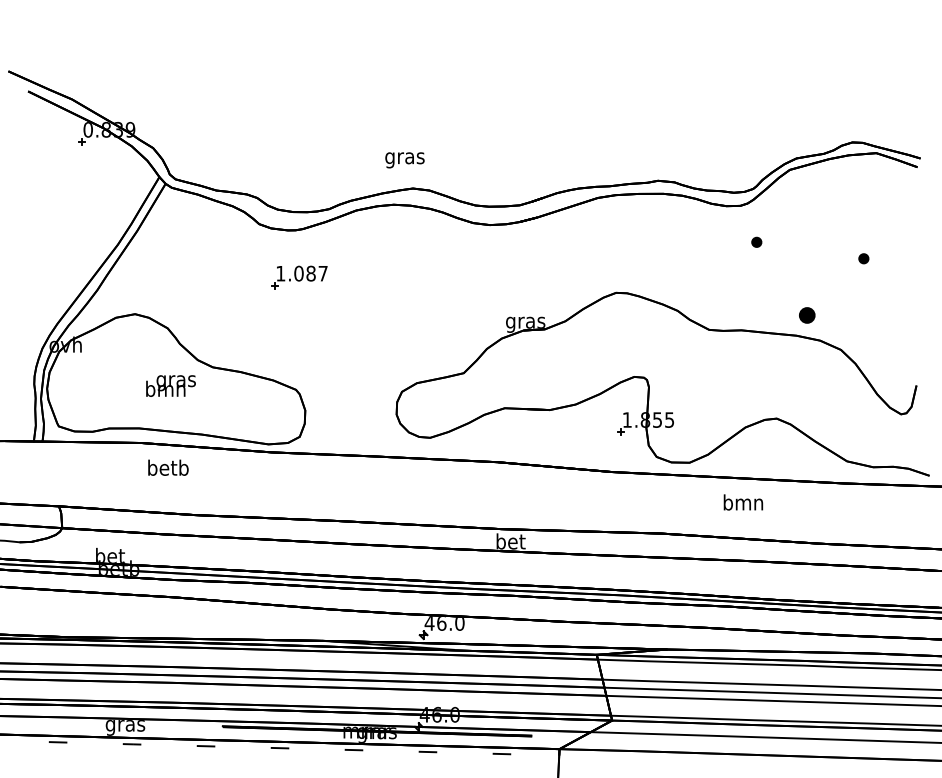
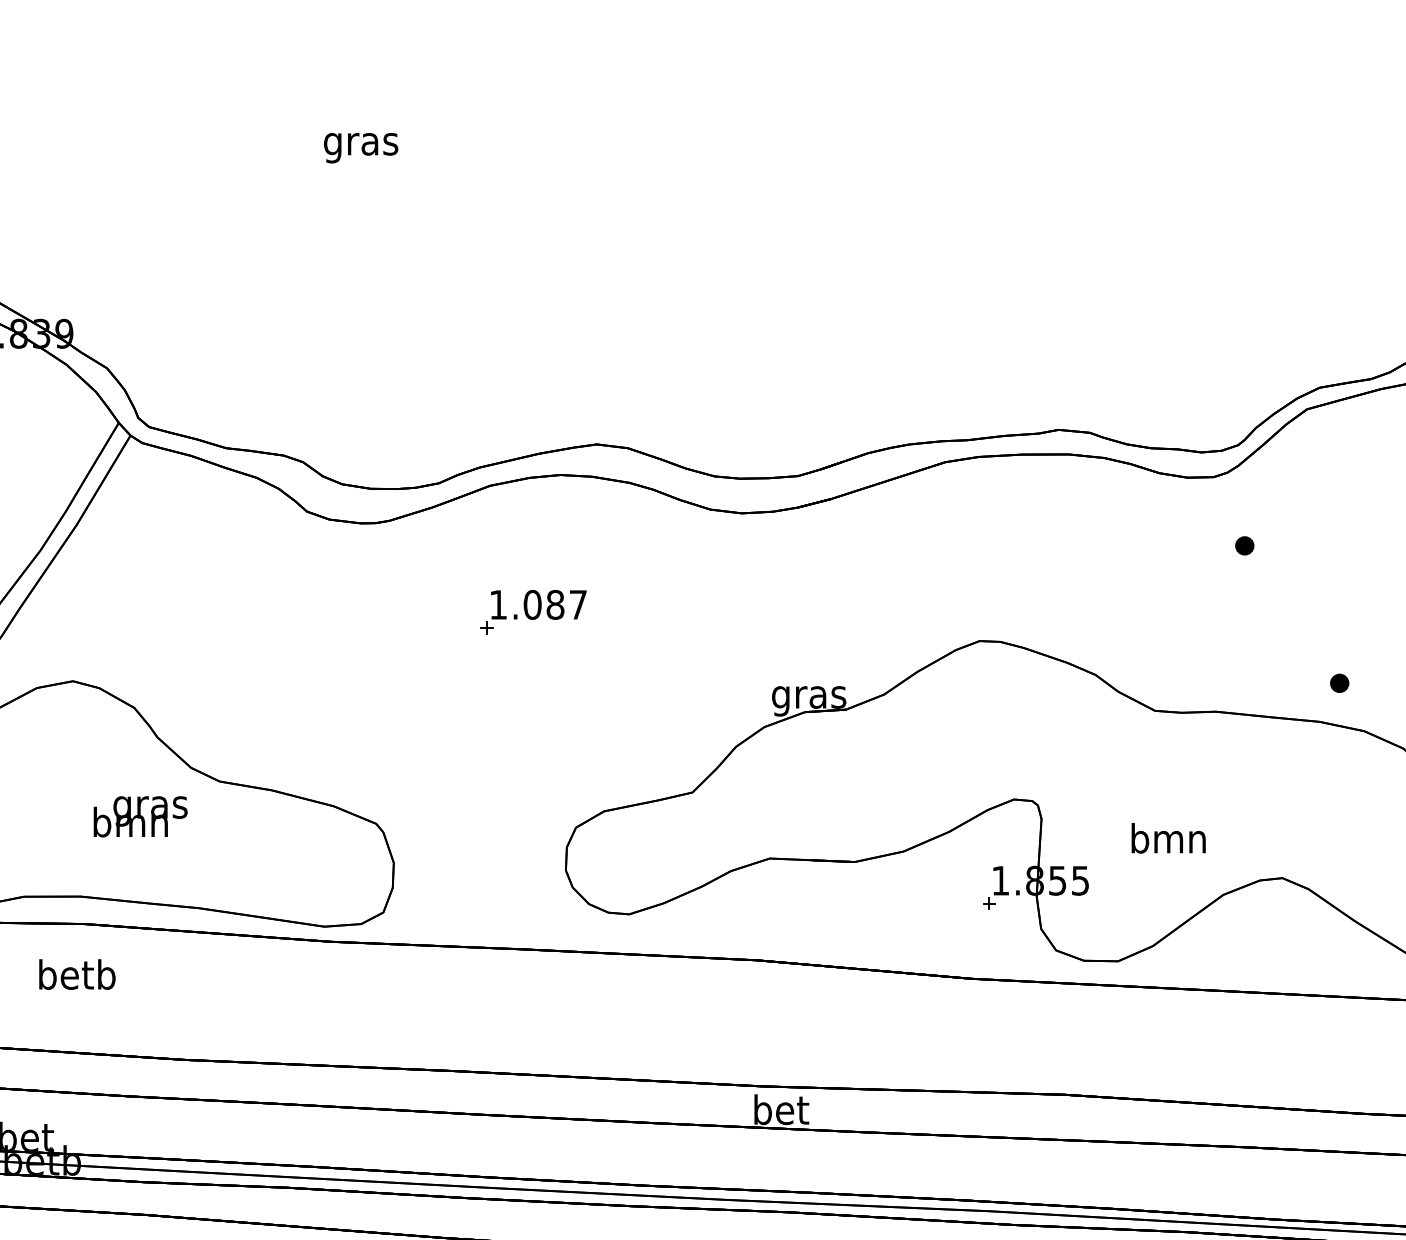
text: (404, 160) -> (360, 148), moved
part: (299, 277) -> (533, 612), moved
part: (806, 314) -> (1338, 681), size x0.62
text: (168, 467) -> (77, 974), moved
text: (743, 502) -> (1168, 838), moved

